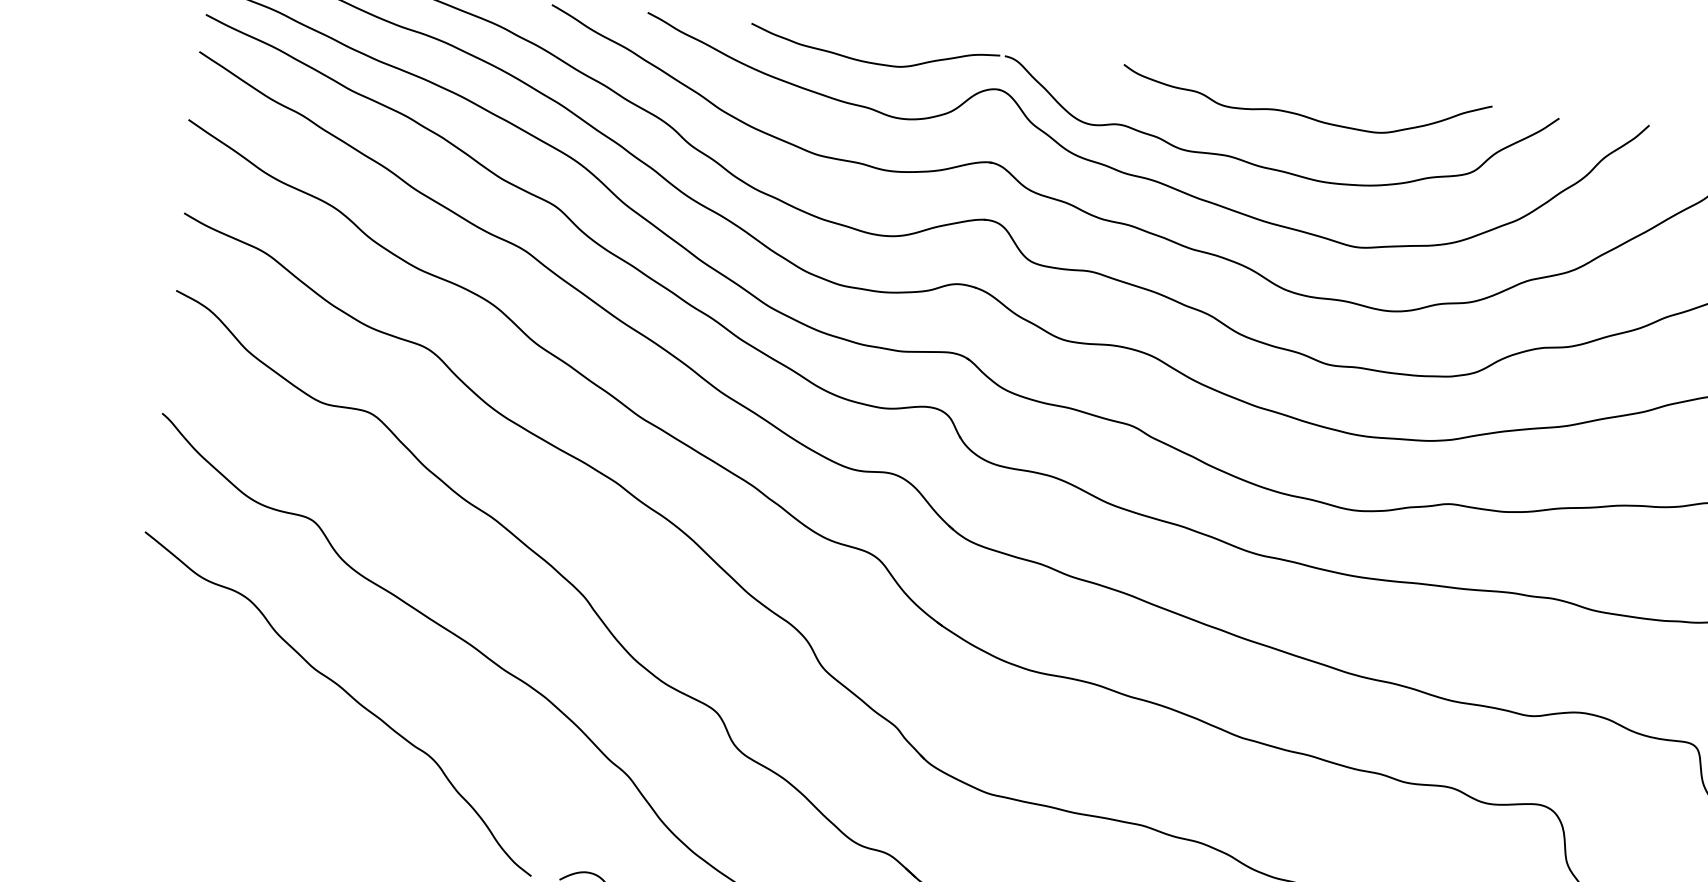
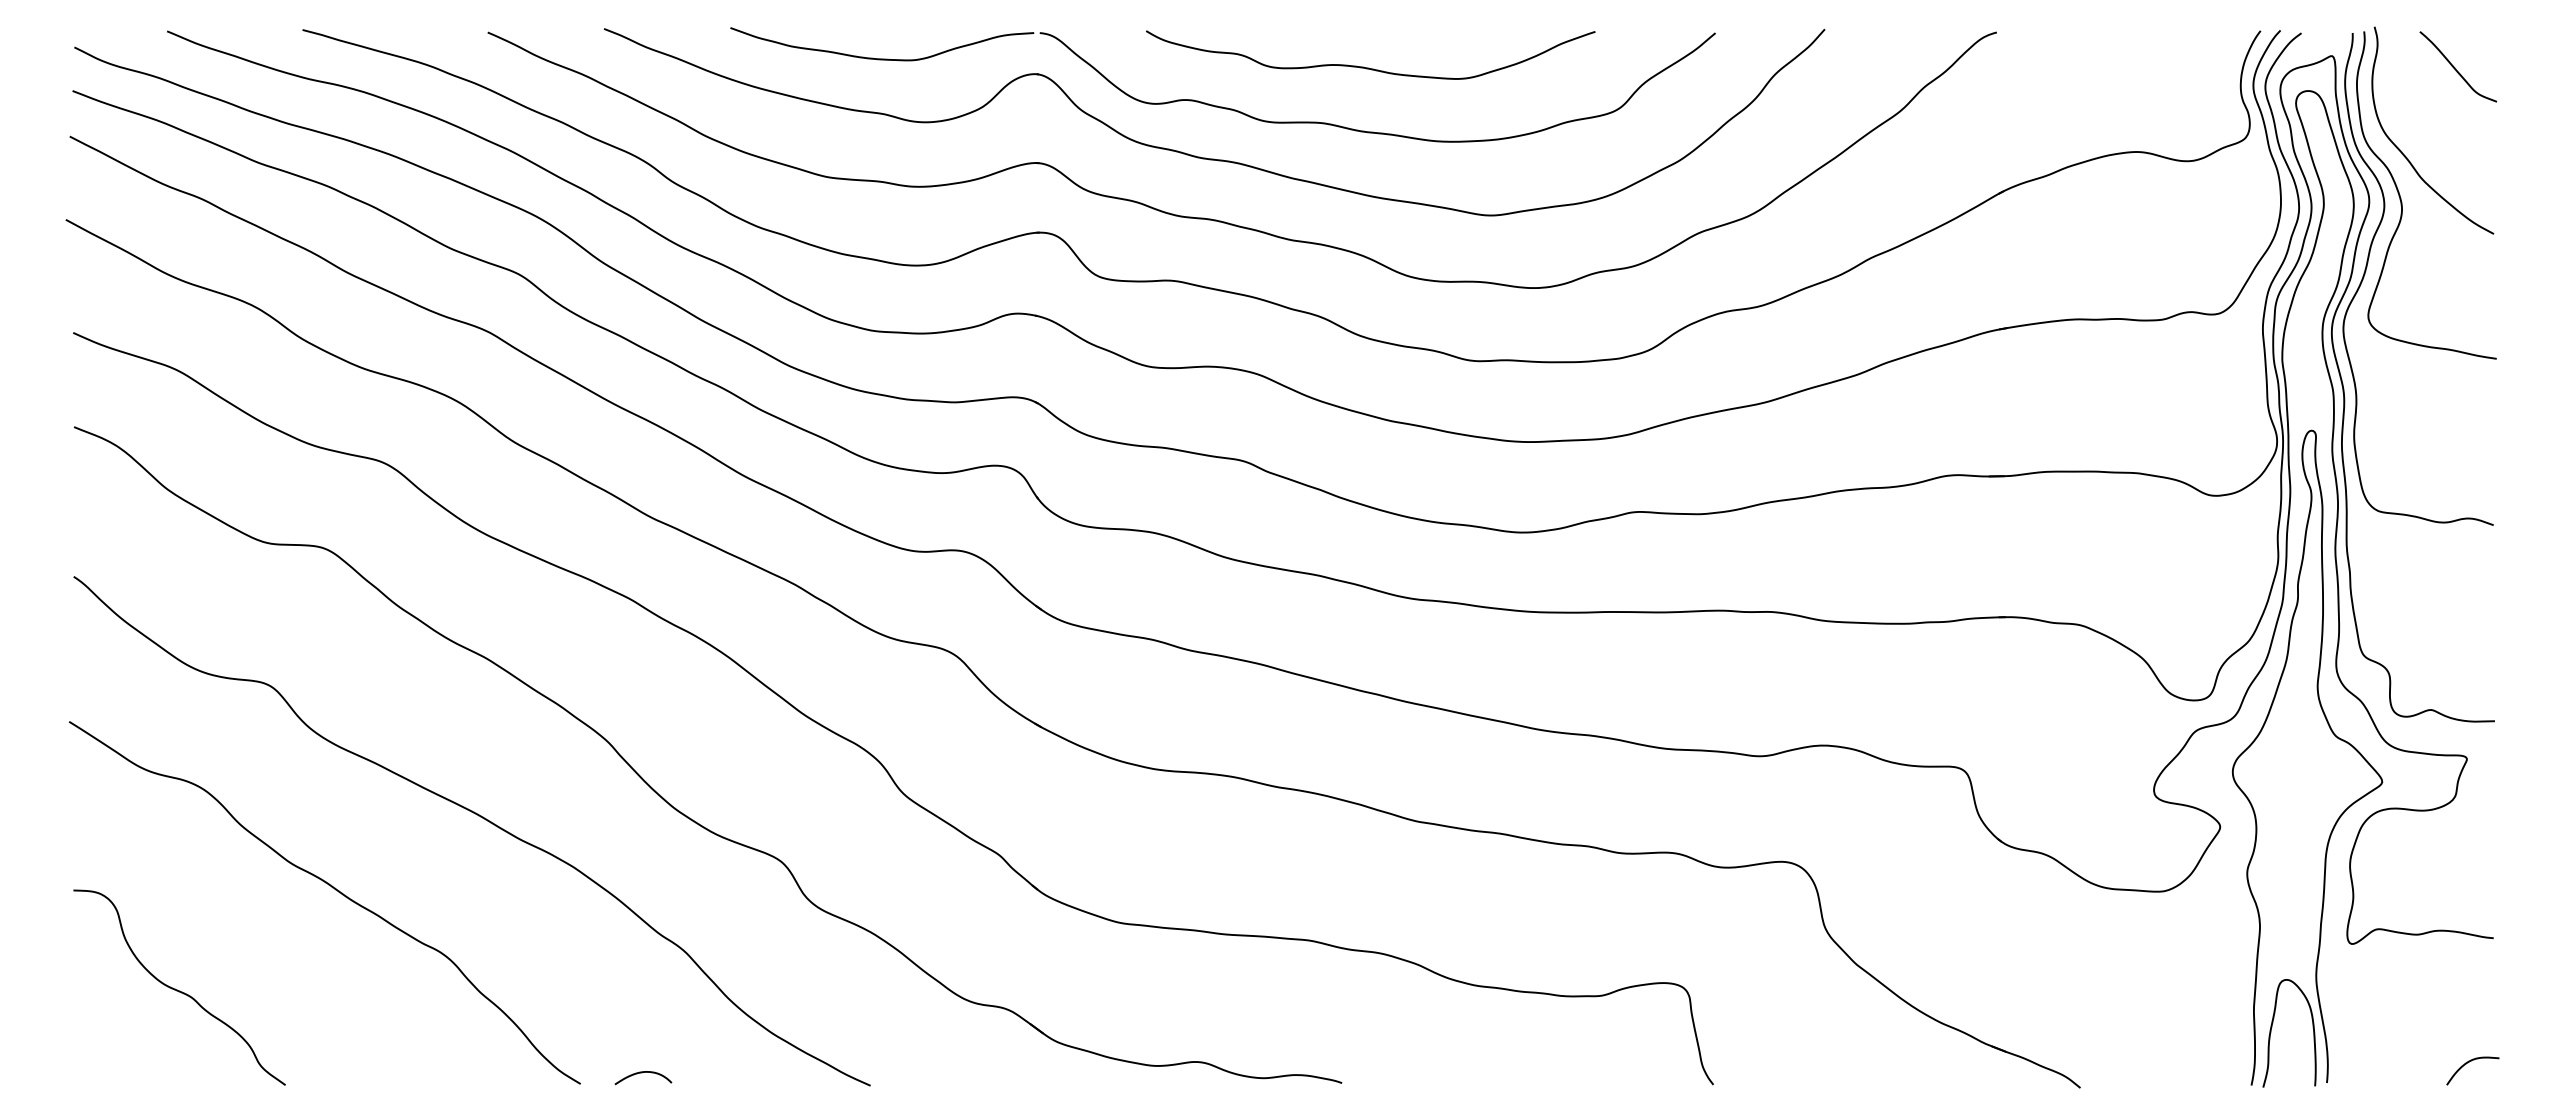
curve: (1303, 115) -> (1369, 67), moved
curve: (209, 761) -> (177, 989), added

